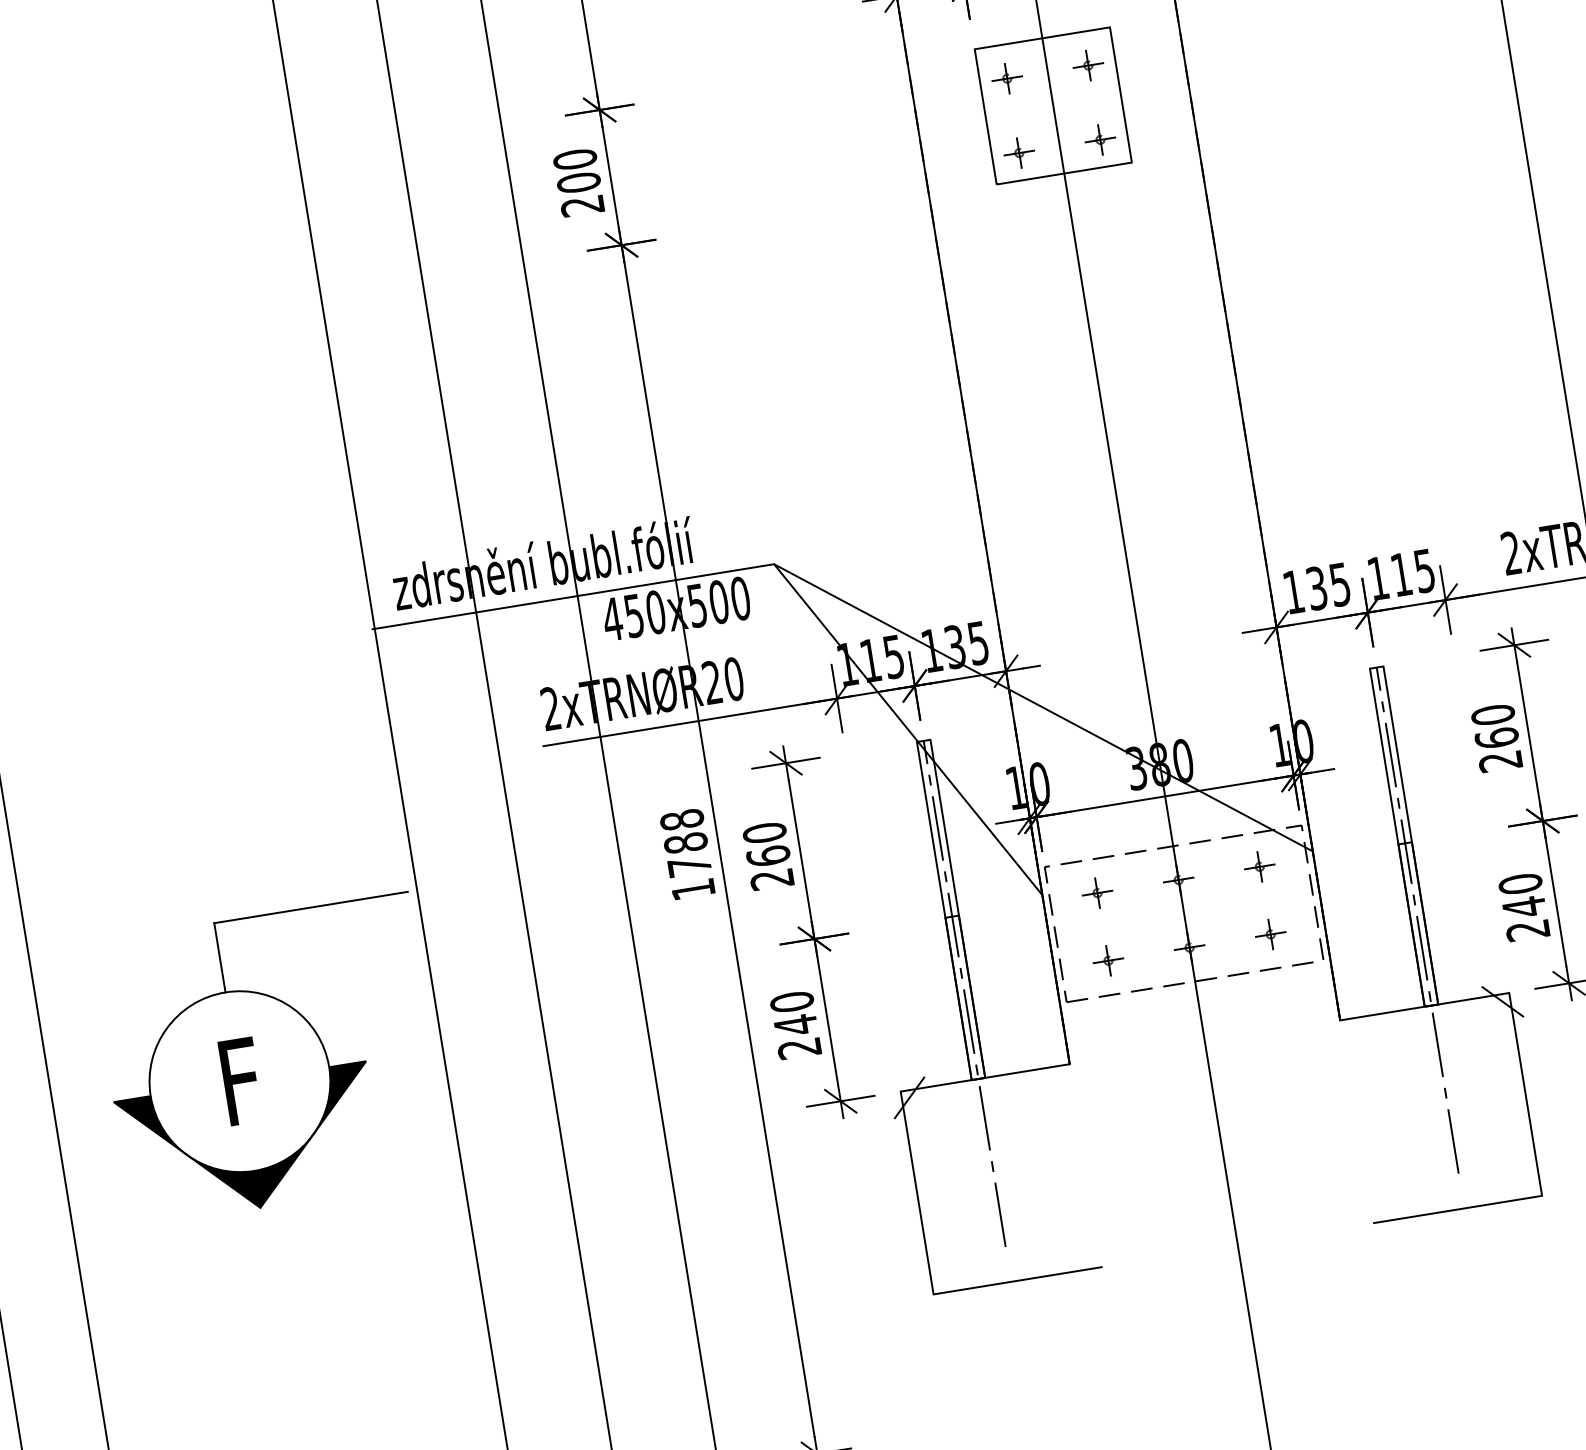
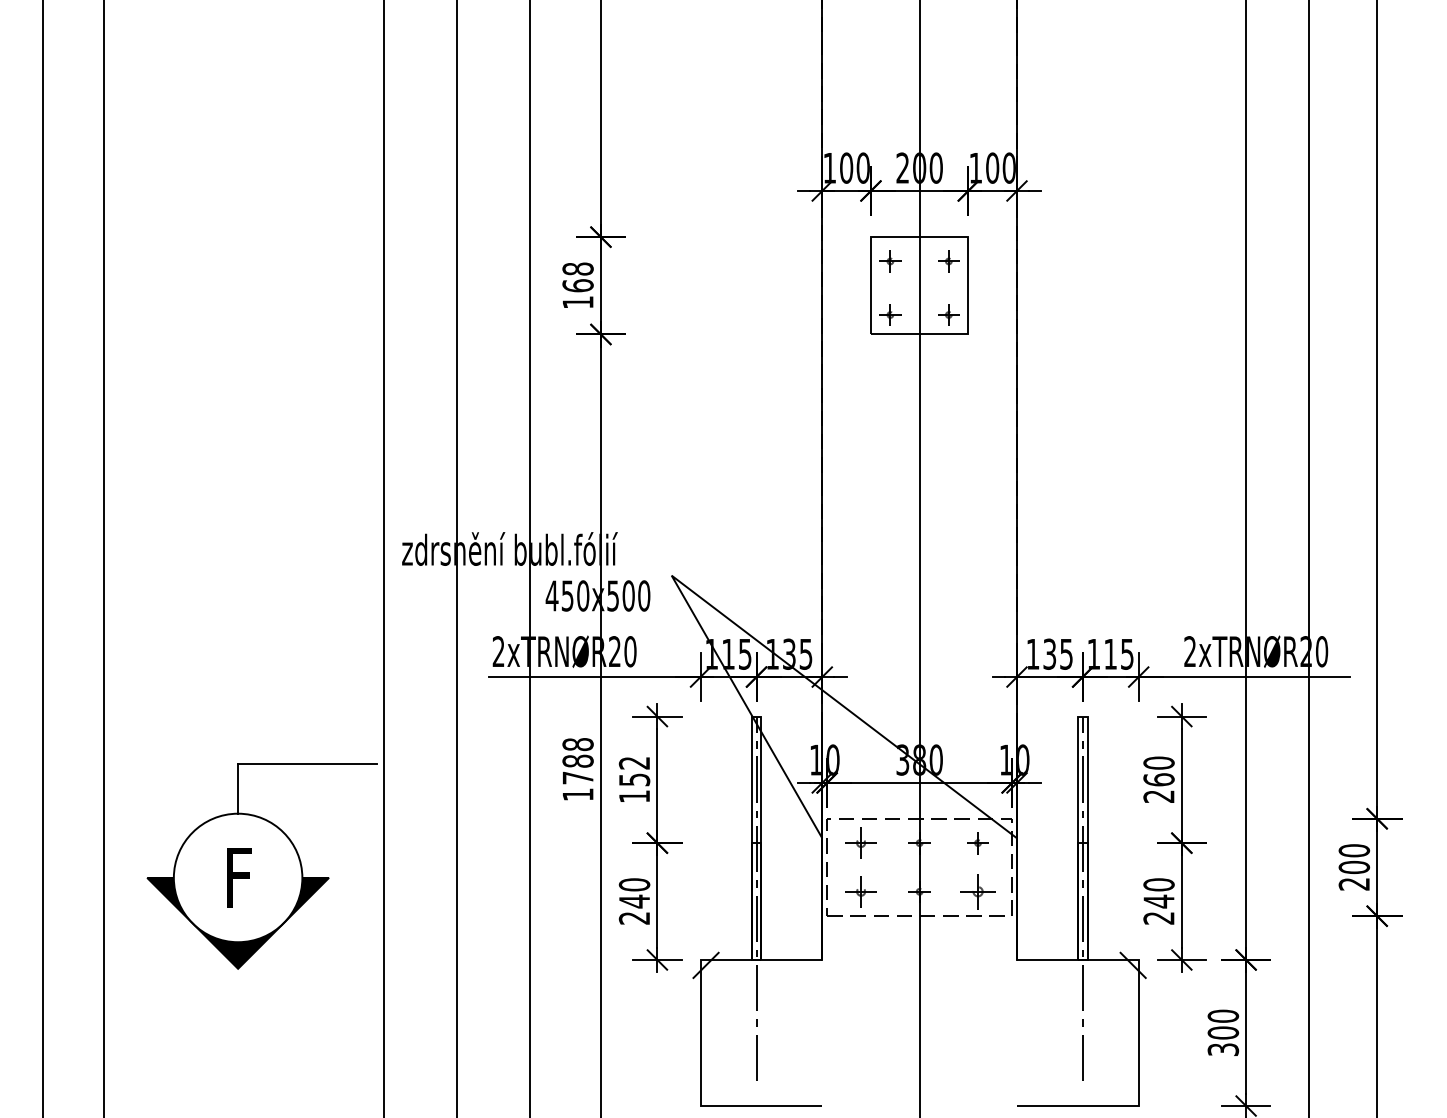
text: (578, 182) -> (577, 285), 200 -> 168
line: (572, 596) -> (526, 575), removed
text: (768, 855) -> (634, 779), 260 -> 152
part: (1098, 893) -> (861, 843), size x1.4
part: (1269, 934) -> (977, 891), size x1.6
part: (1108, 960) -> (861, 891), size x1.4

